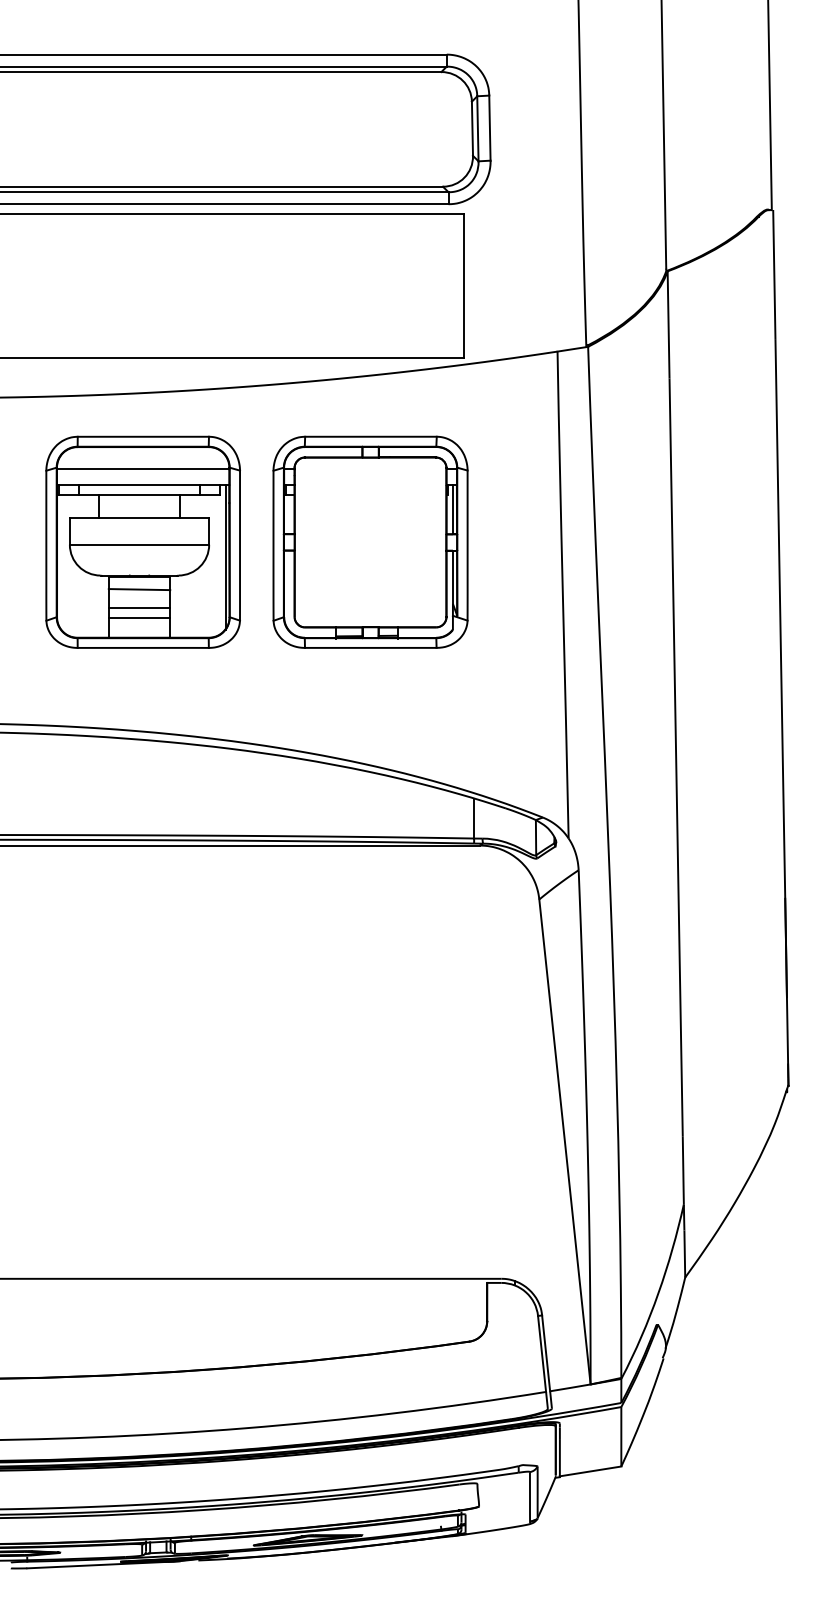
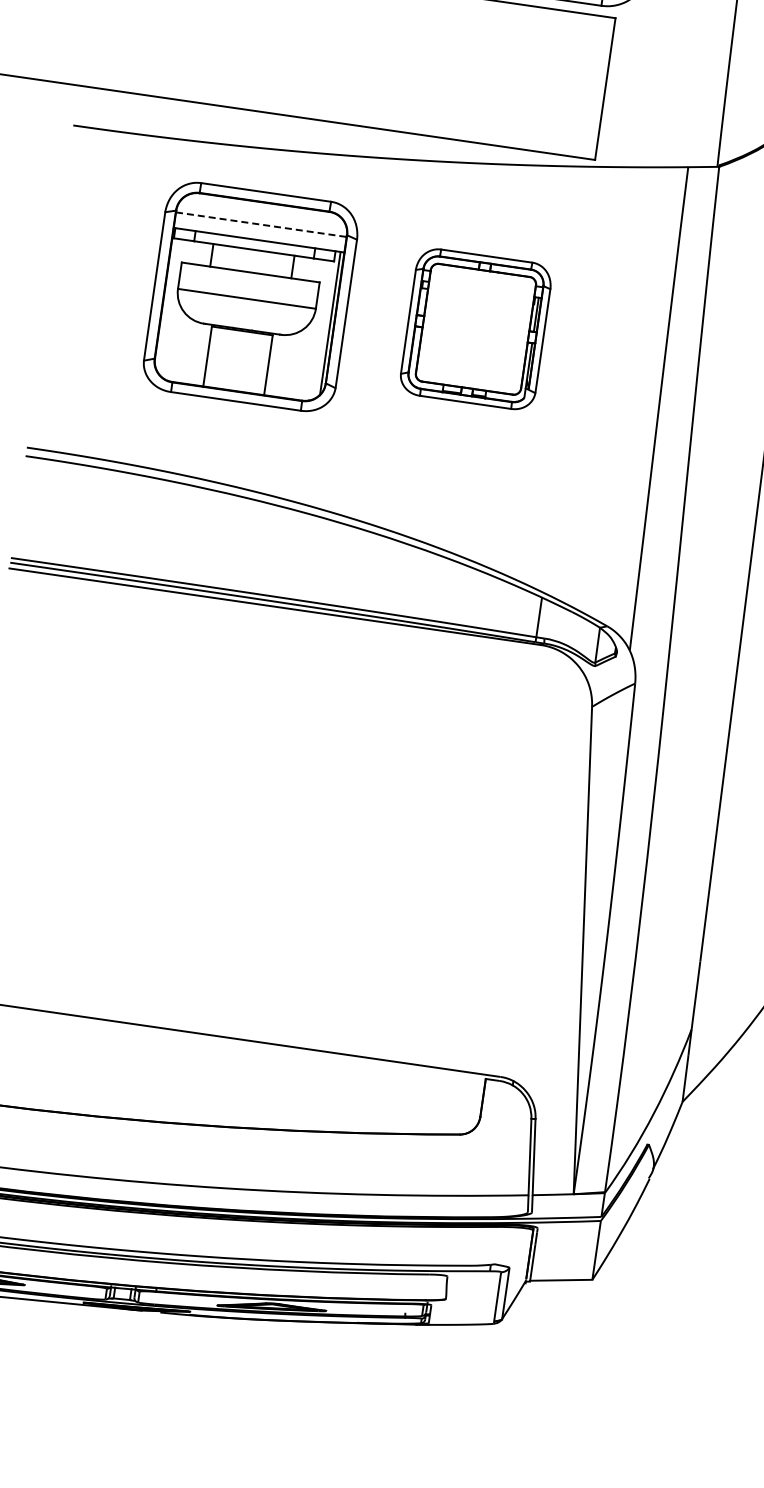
line: (143, 469) -> (261, 224), solid -> dashed
part: (370, 541) -> (476, 328), size x0.7
line: (139, 589) -> (240, 343), removed
line: (139, 608) -> (237, 361), removed
line: (139, 618) -> (236, 371), removed

